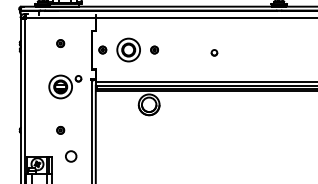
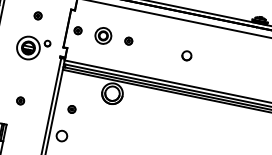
part: (128, 49) -> (103, 35), size x0.7
part: (214, 52) -> (186, 55), size x1.6
part: (65, 86) -> (33, 48), moved
part: (112, 128) -> (71, 109), added
circle: (71, 156) -> (62, 136), moved

